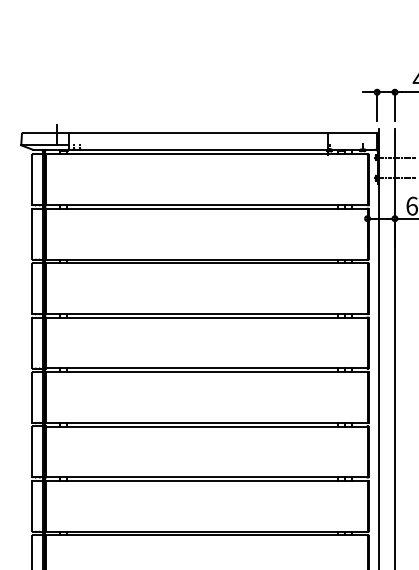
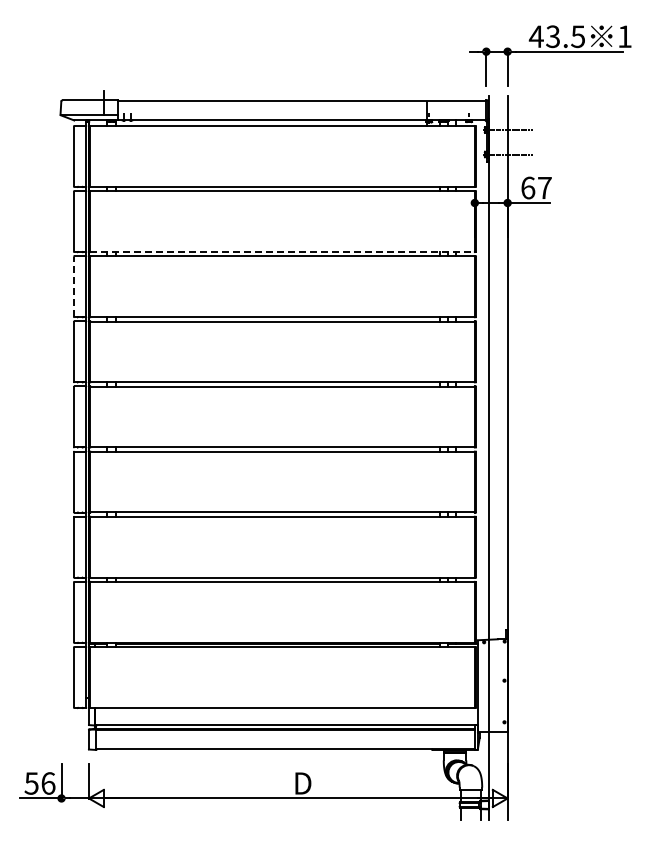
line: (207, 259) -> (283, 251), solid -> dashed
line: (32, 288) -> (73, 286), solid -> dashed

